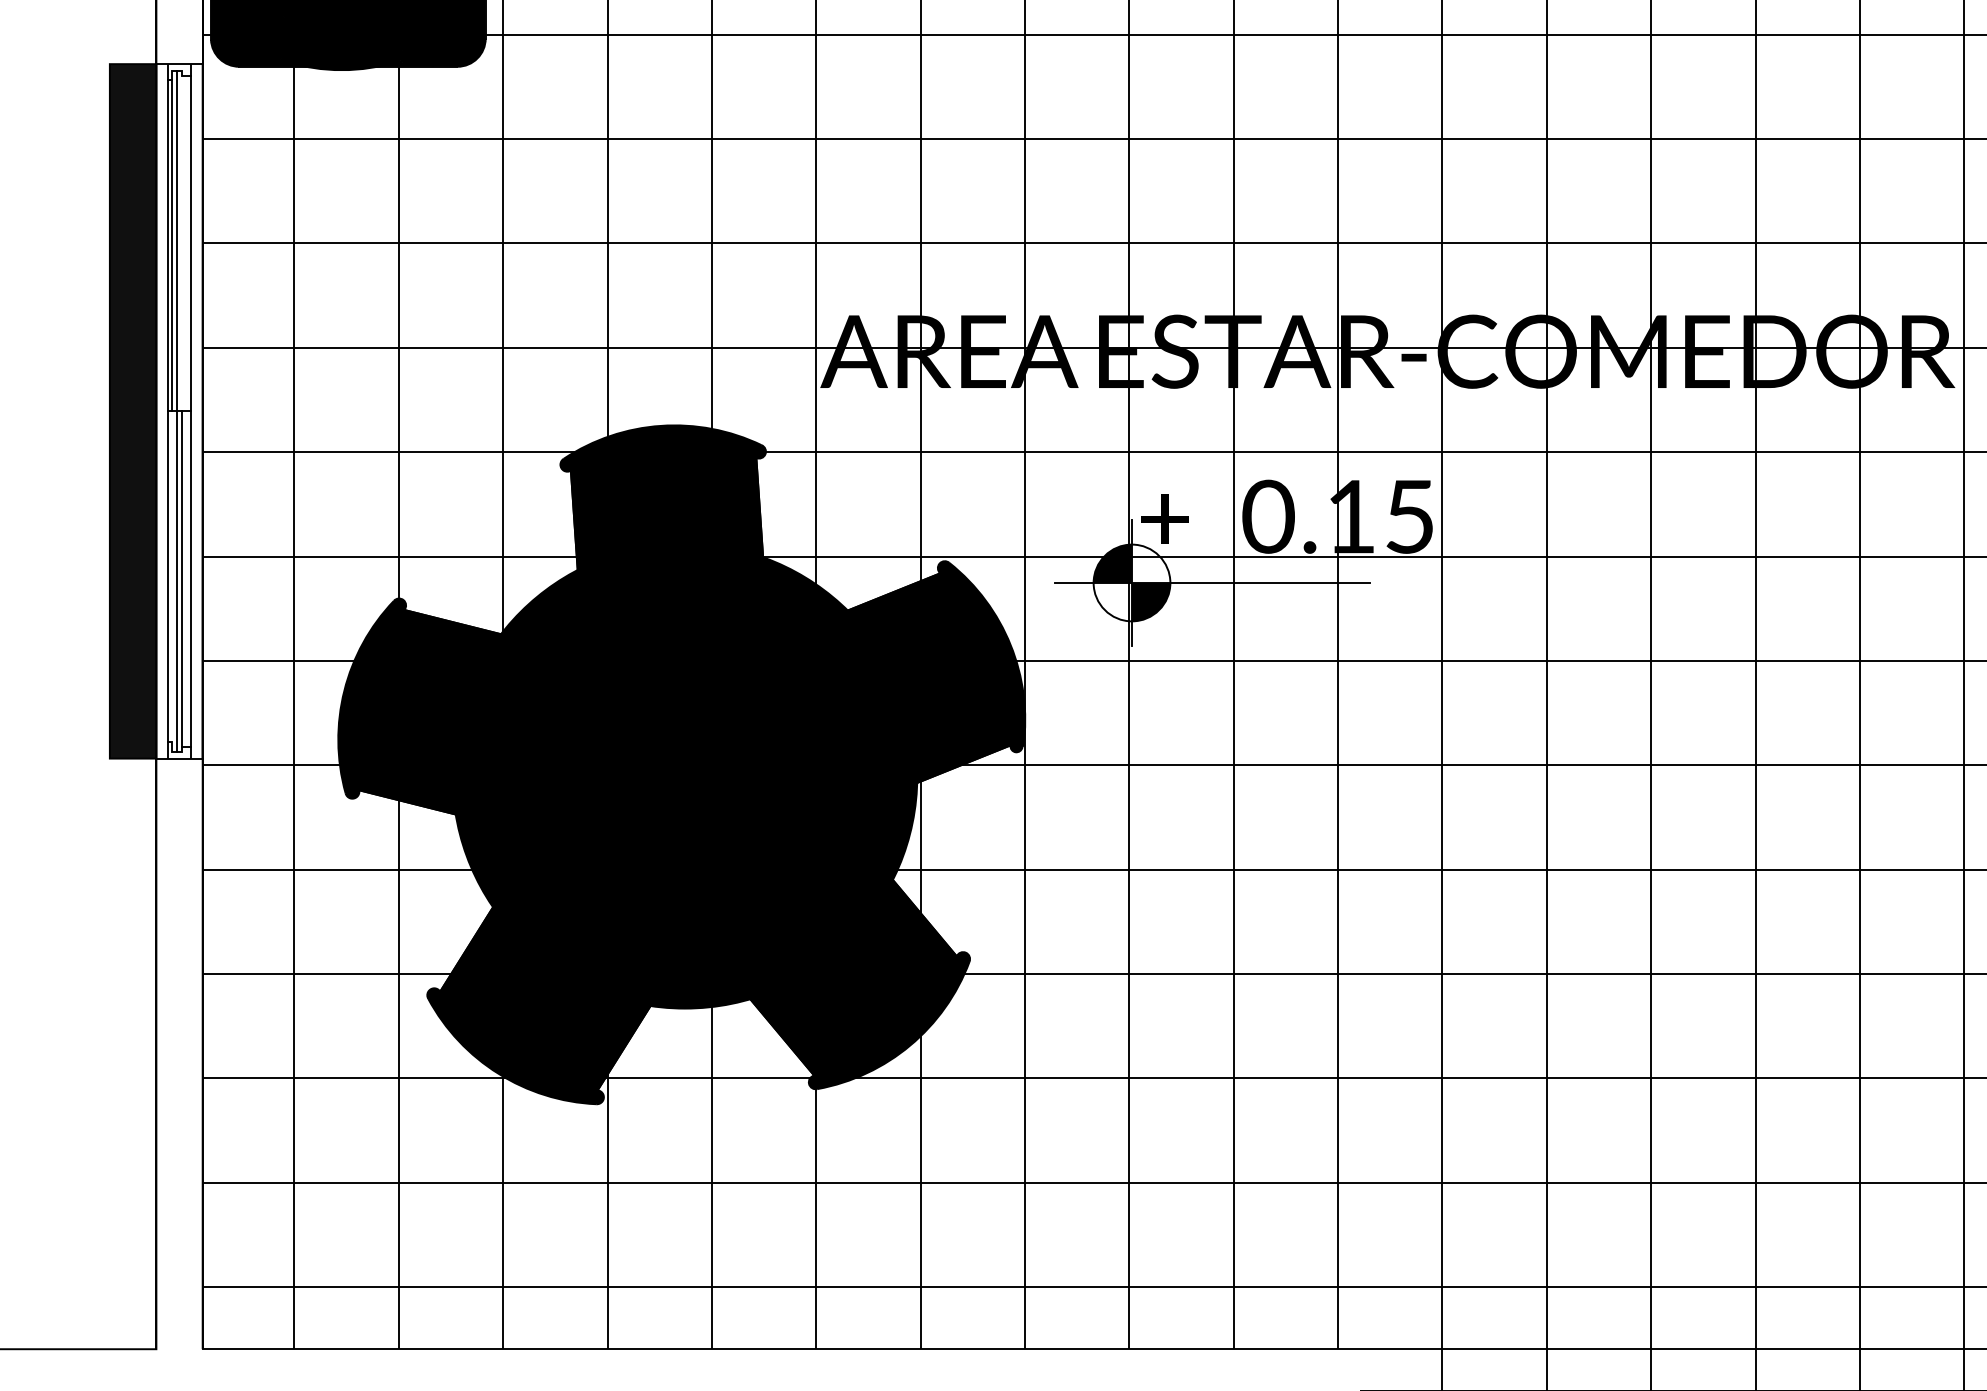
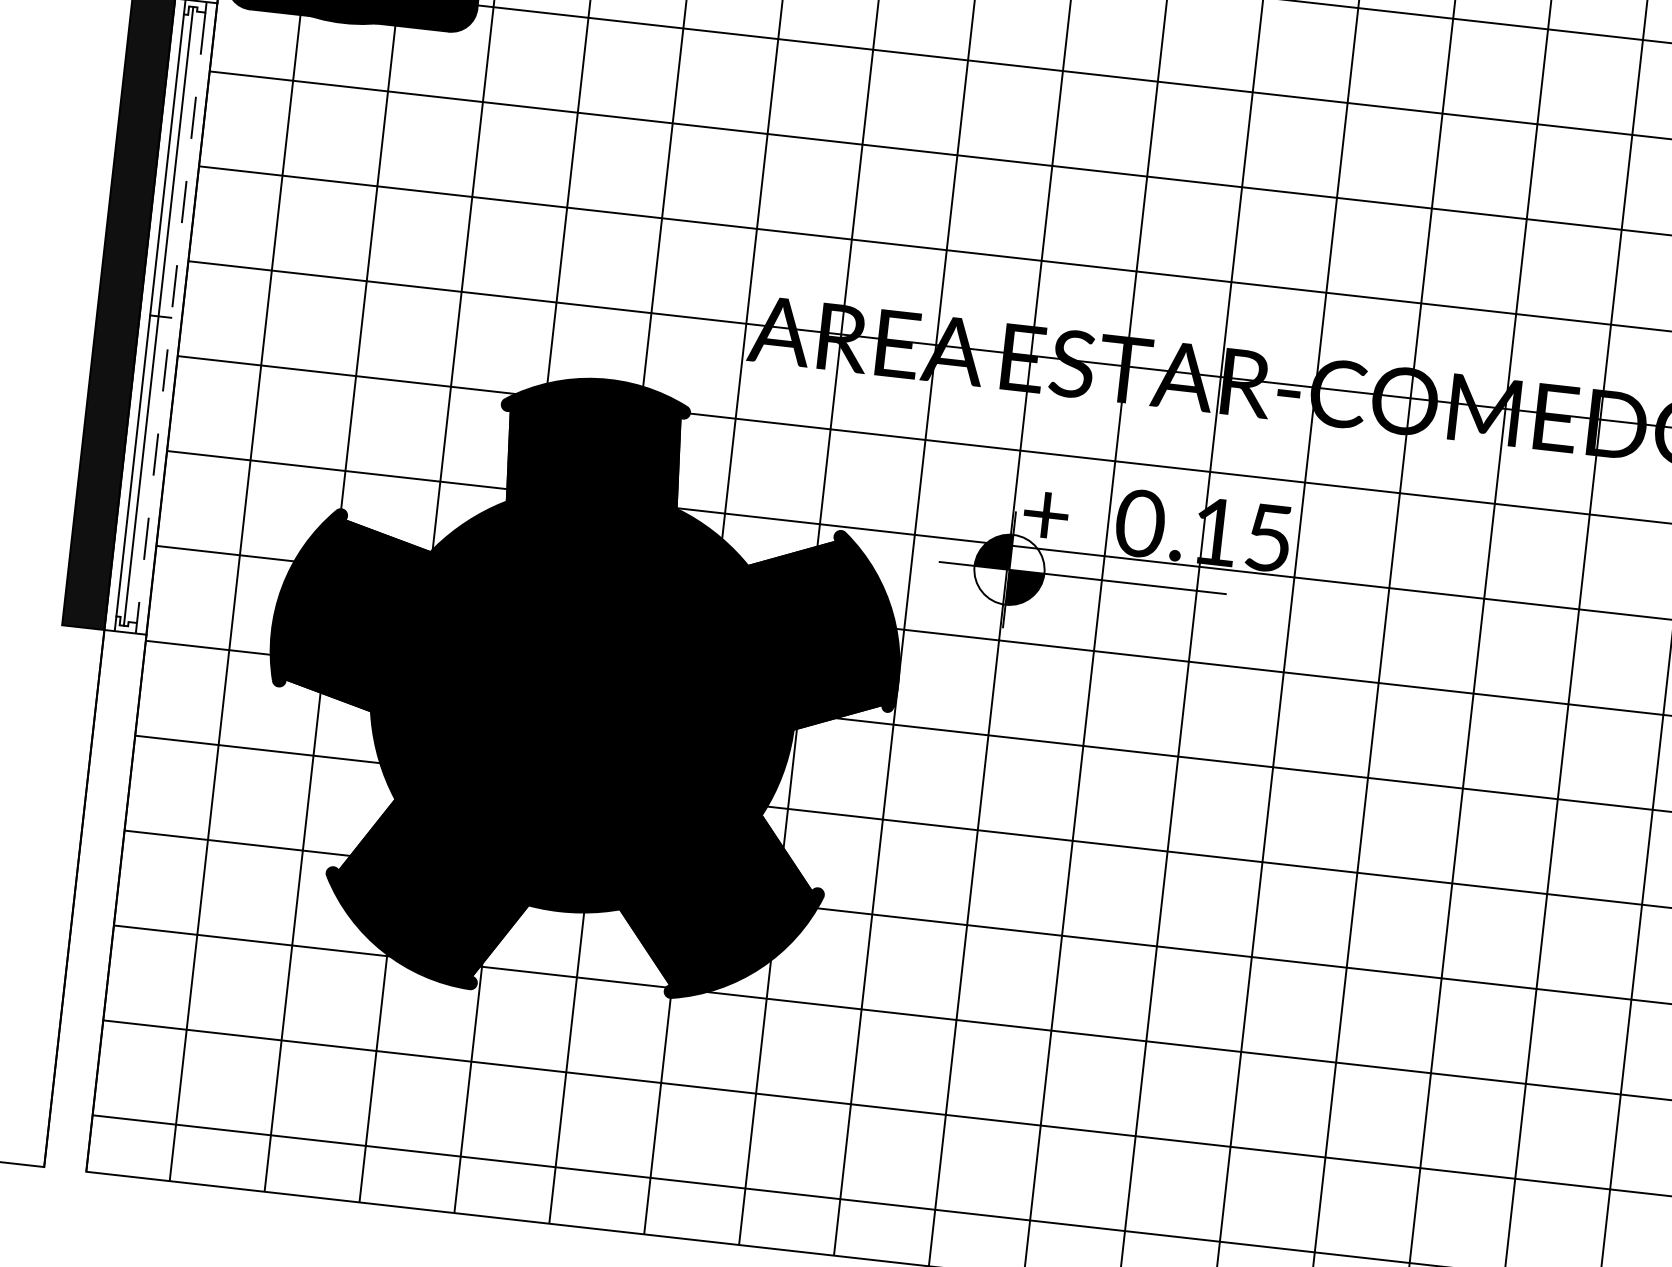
line: (172, 245) -> (171, 165), removed
line: (190, 411) -> (170, 317), solid -> dashed
line: (181, 579) -> (145, 469), removed

